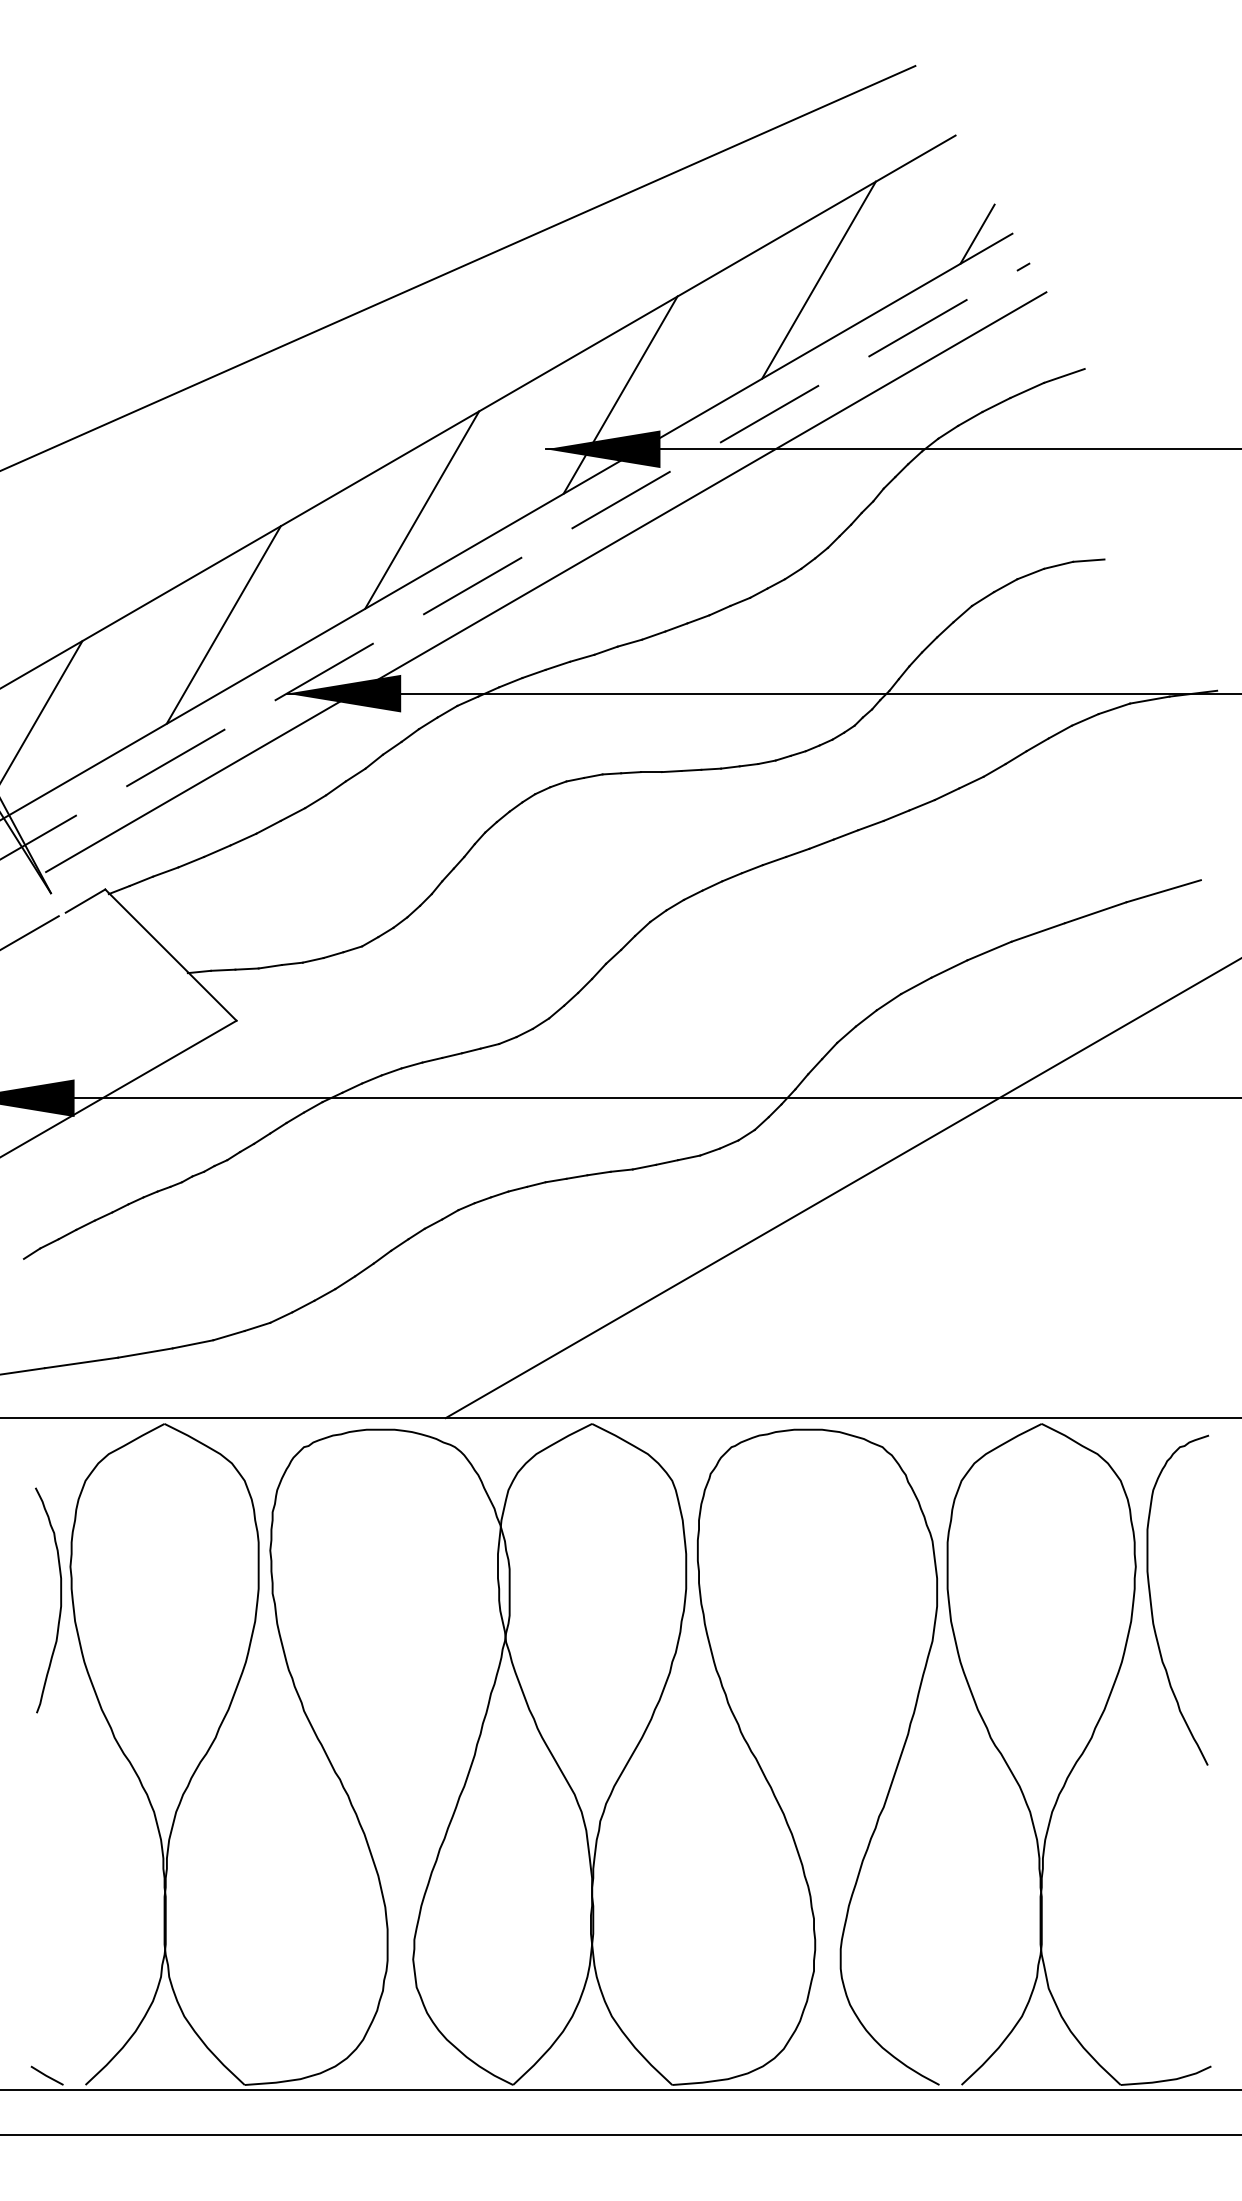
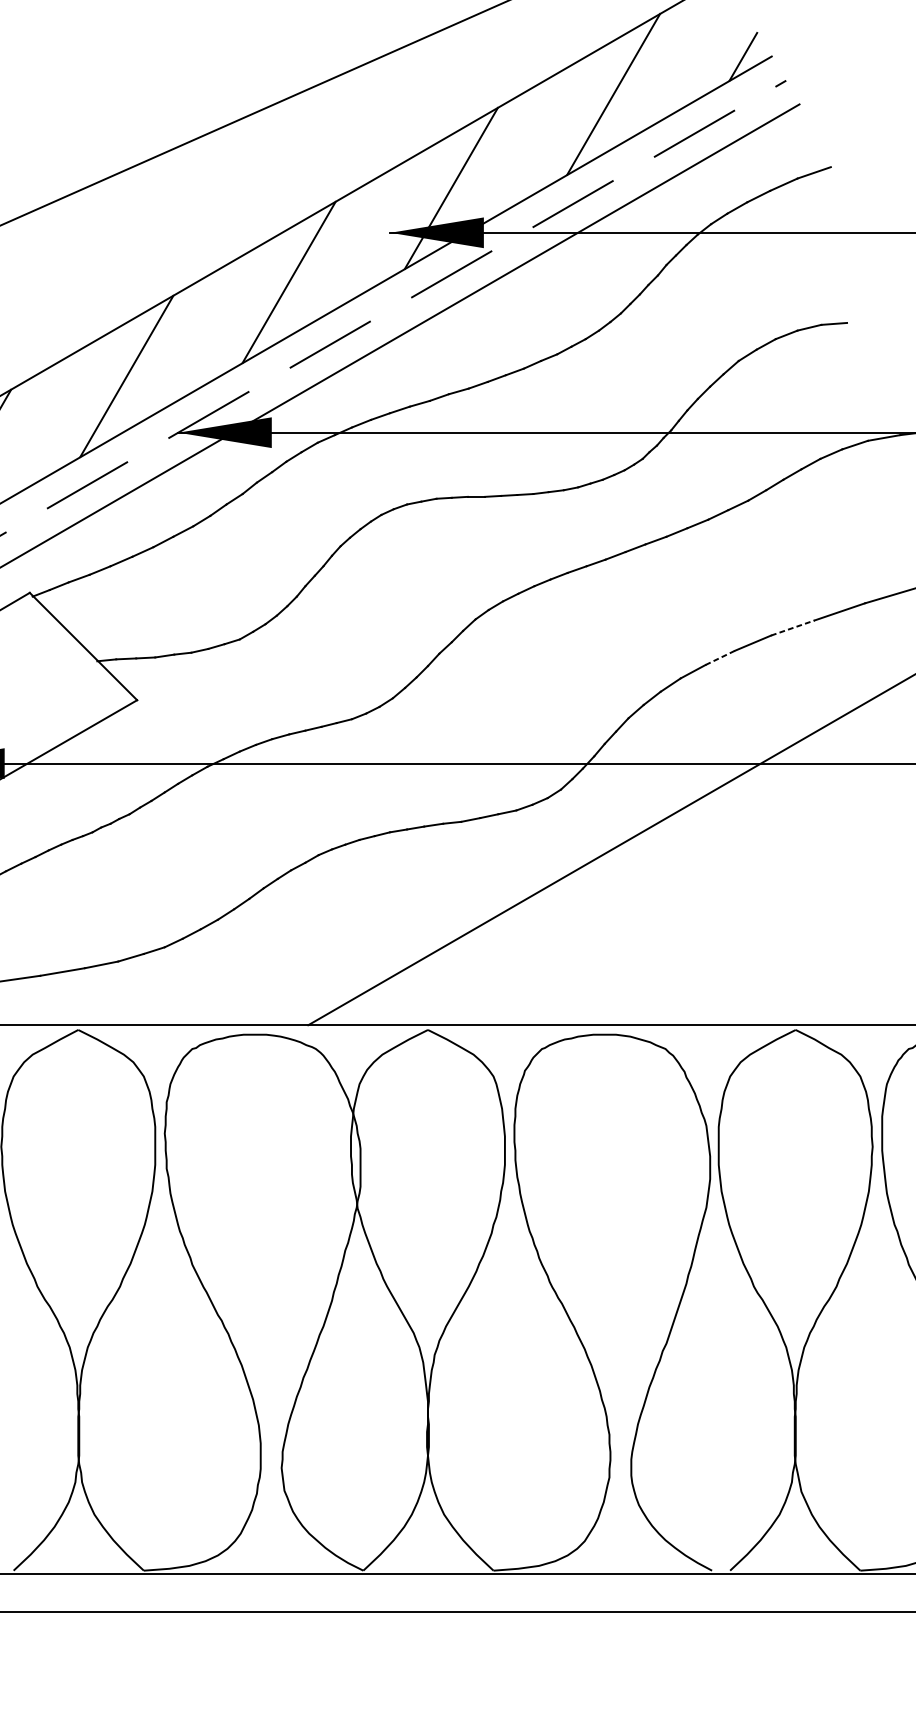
line: (1038, 932) -> (793, 628), solid -> dashed
line: (949, 969) -> (720, 658), solid -> dashed

